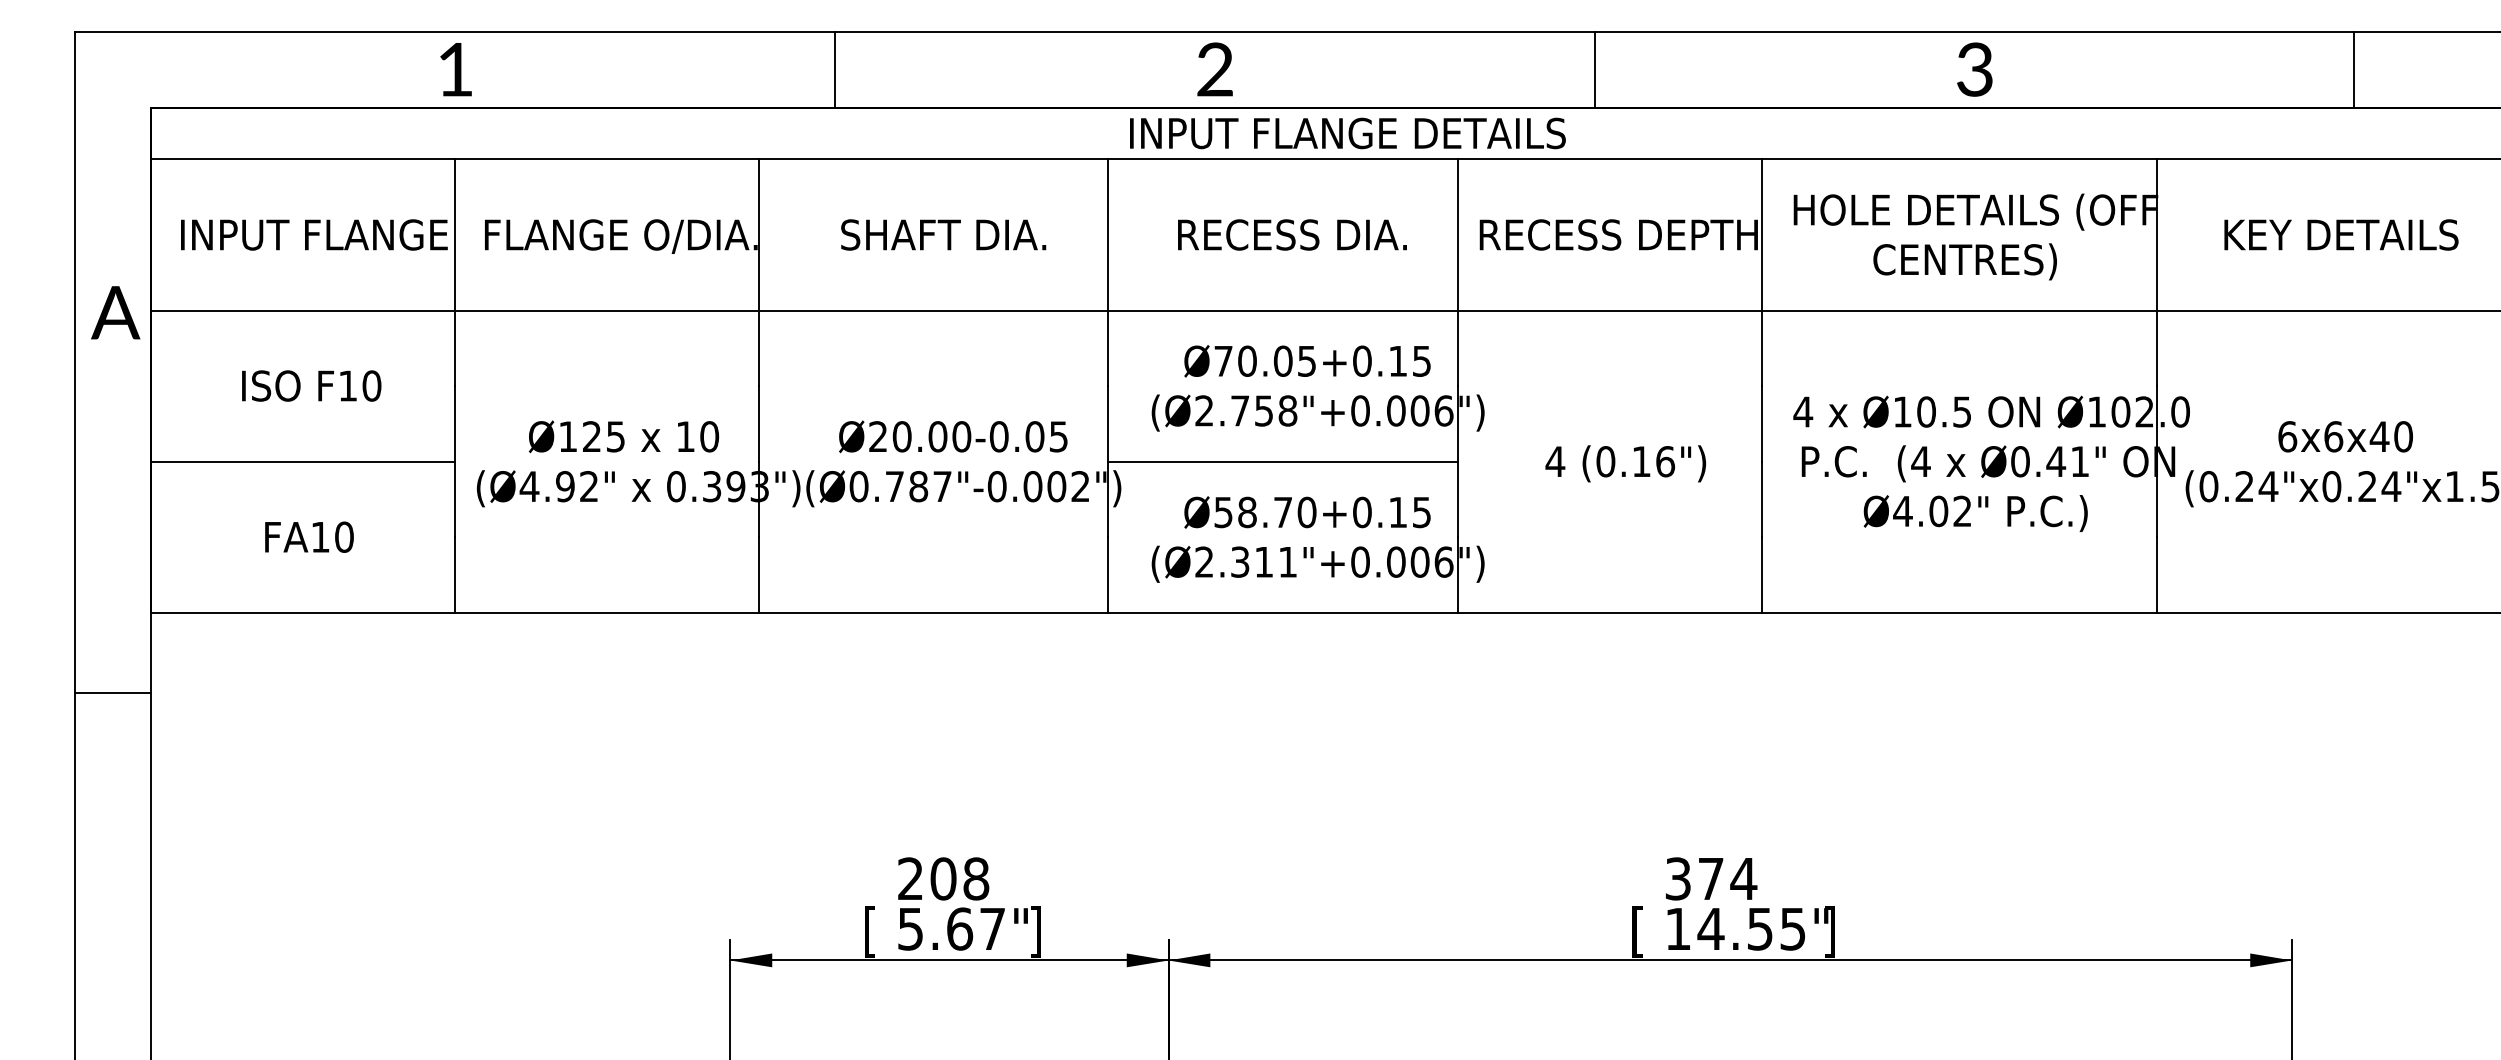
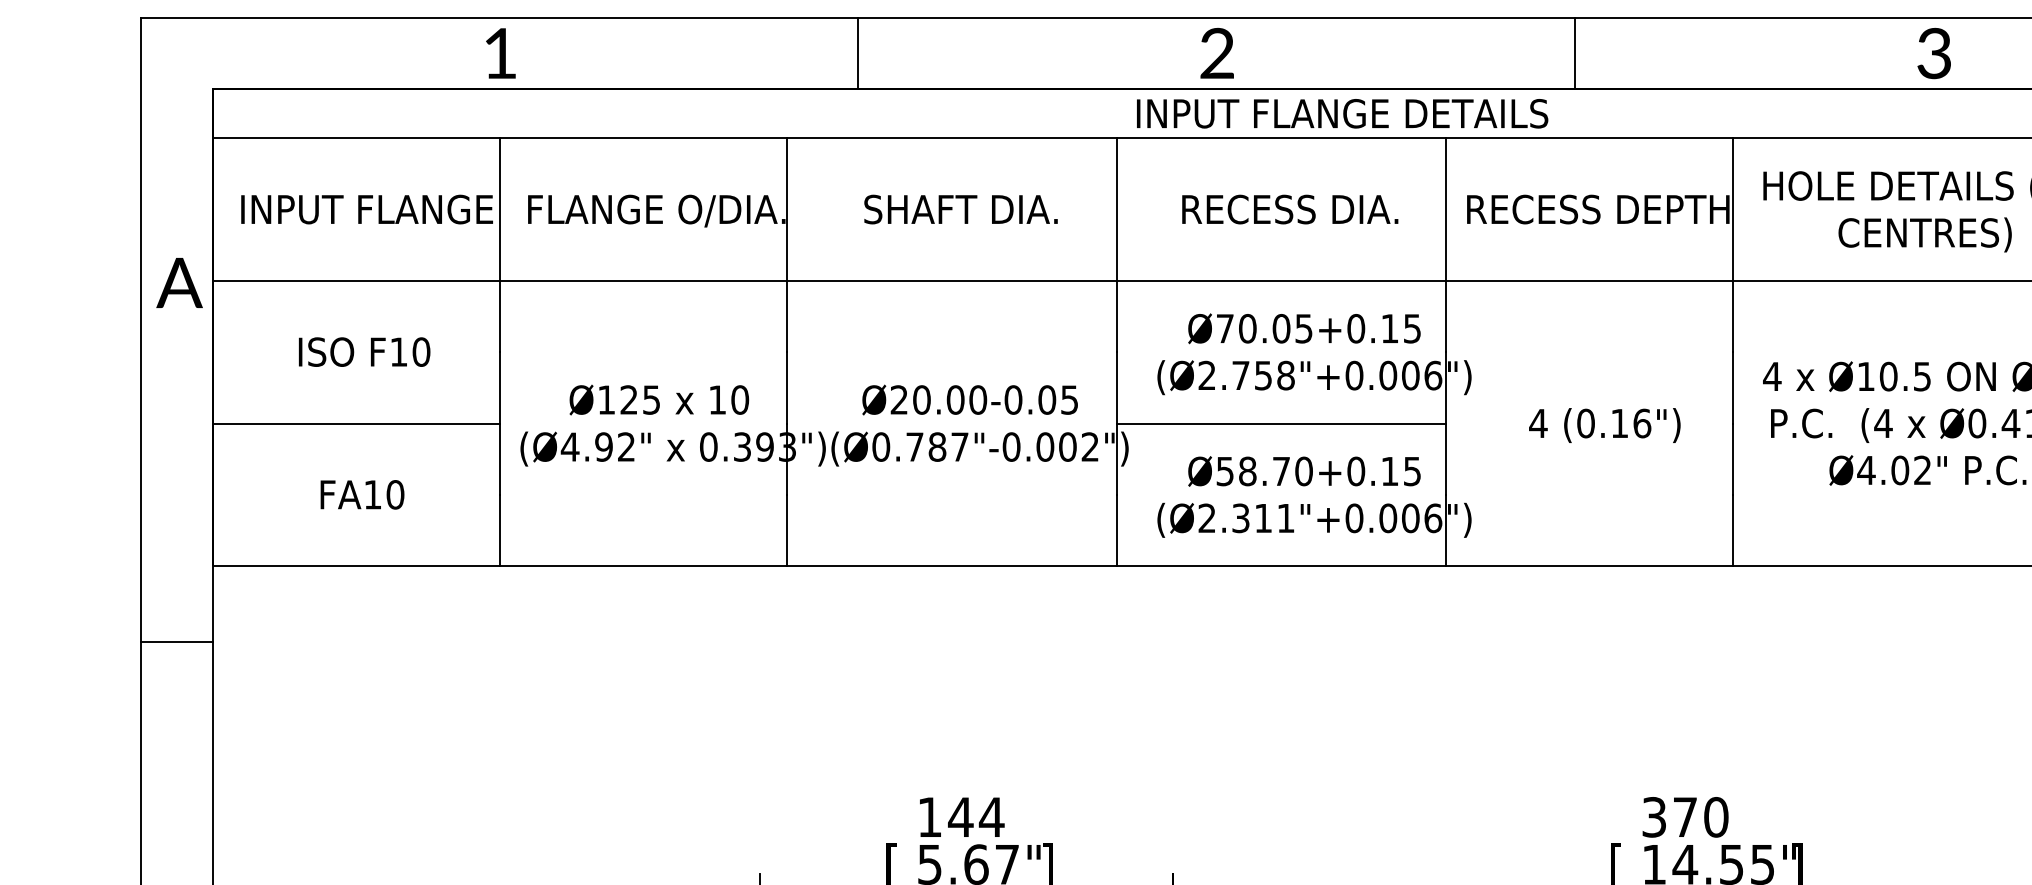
text: (943, 878) -> (960, 816), 208 -> 144
text: (1743, 878) -> (1715, 816), 374 -> 370

